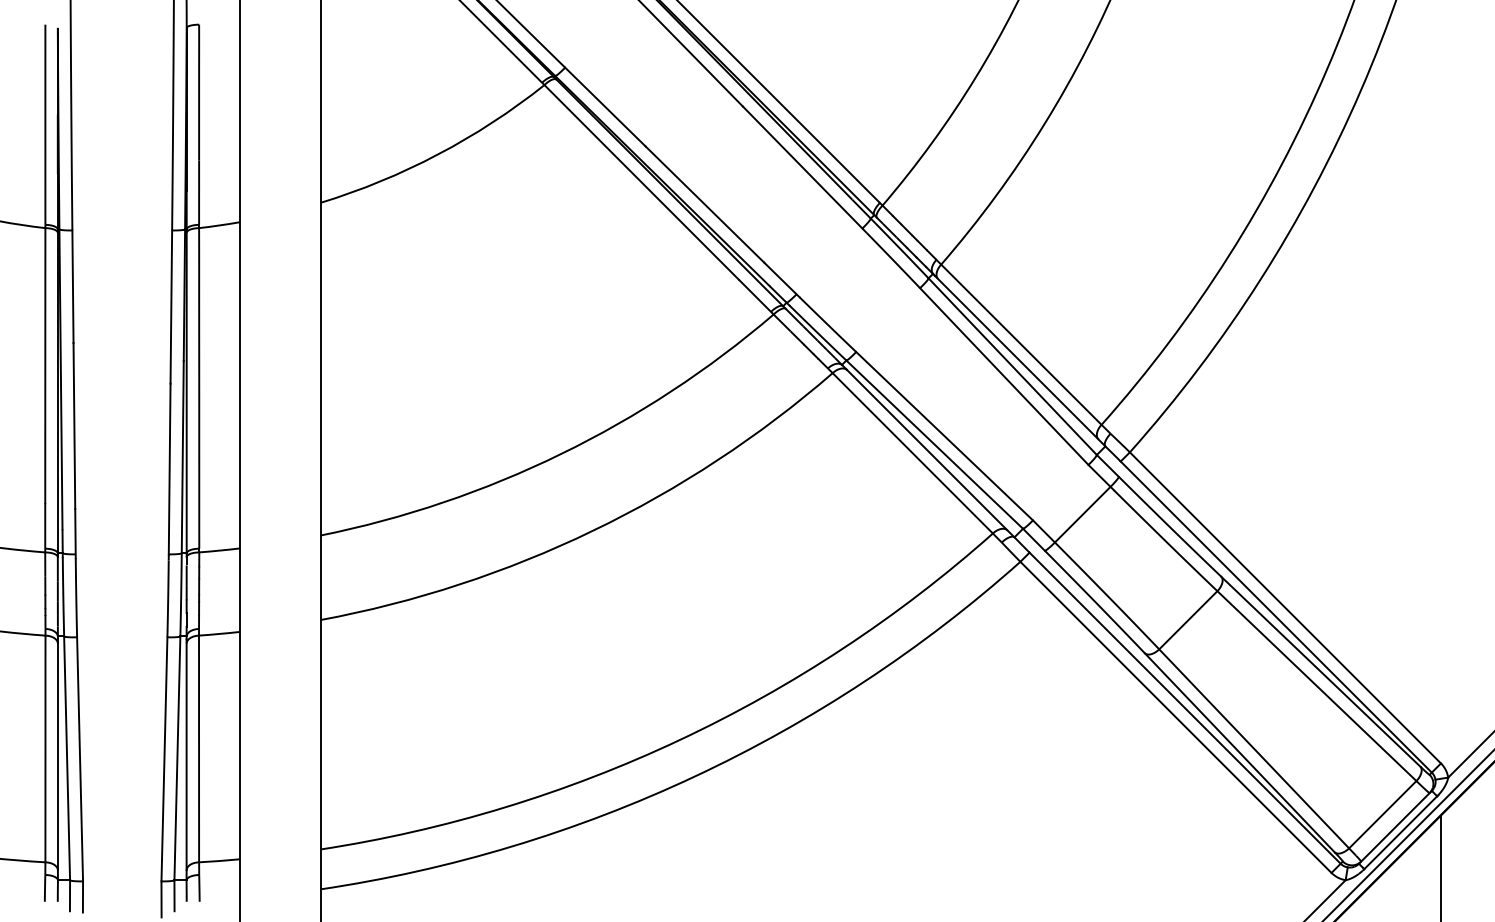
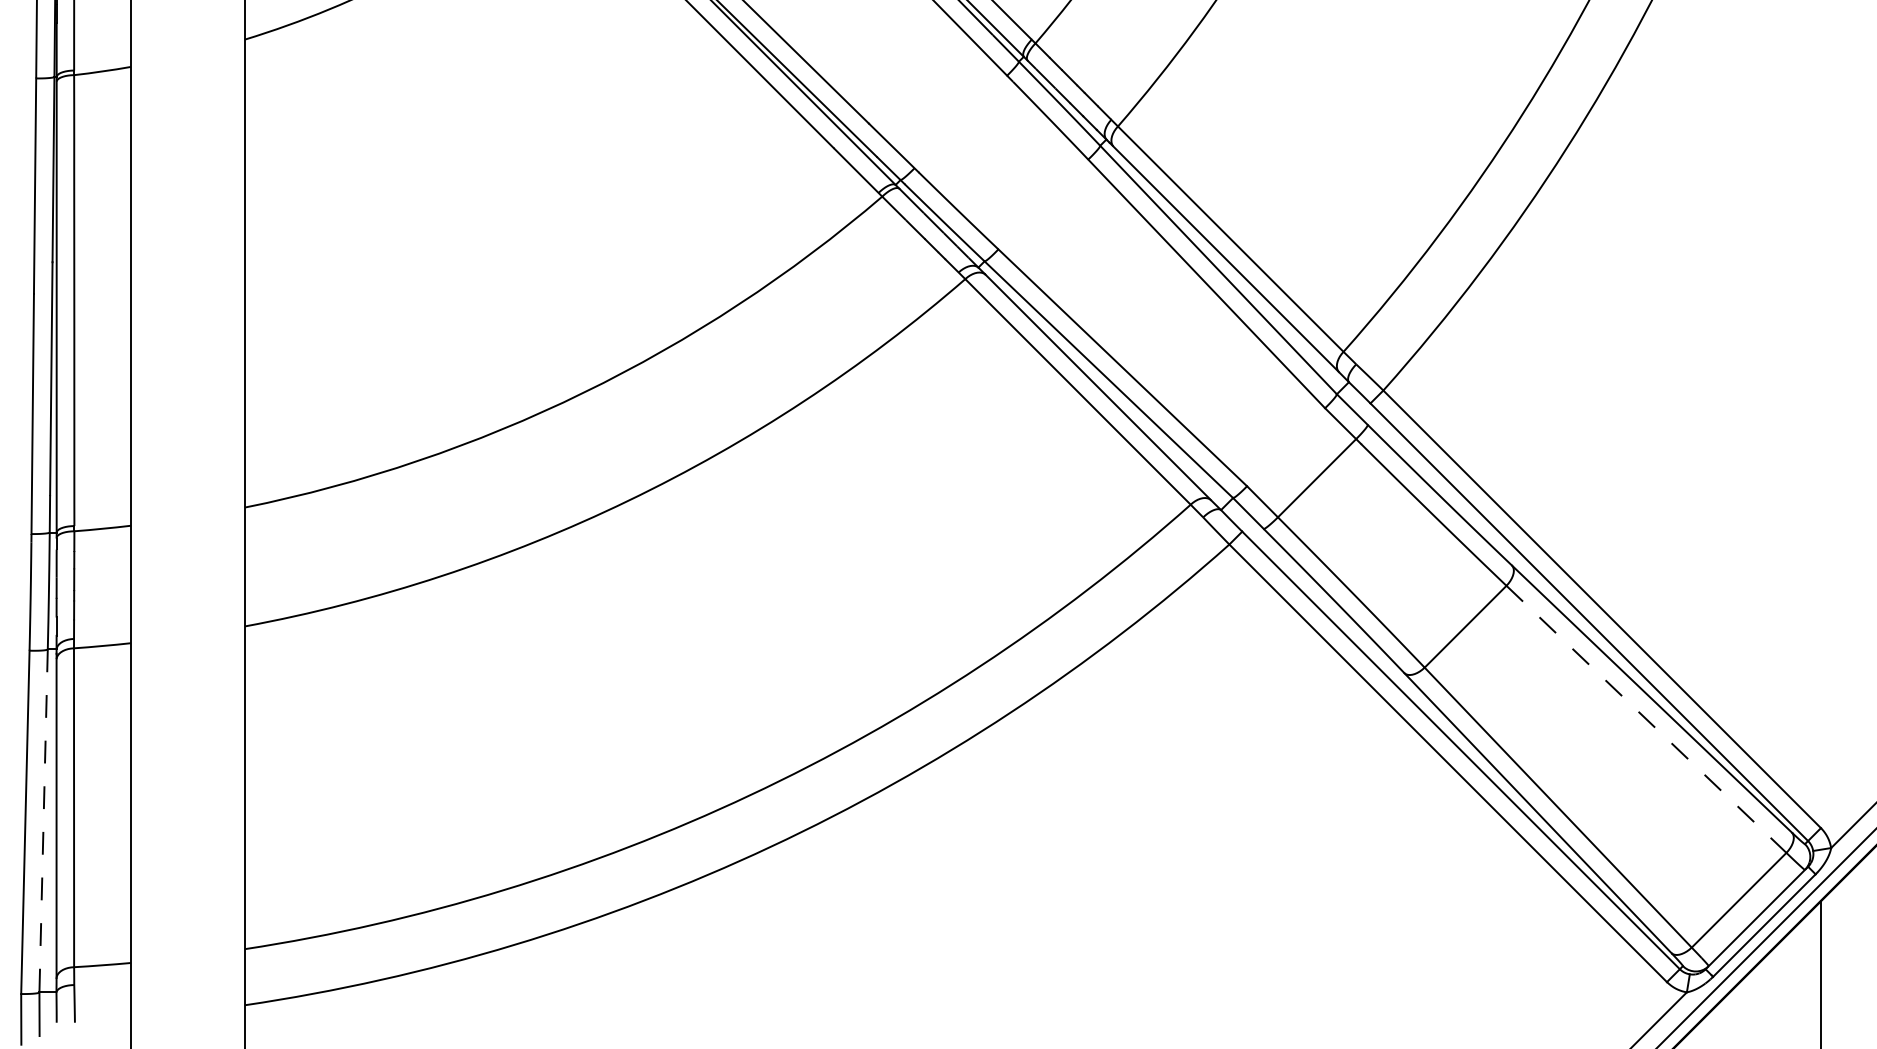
line: (1316, 686) -> (1645, 719), solid -> dashed
line: (177, 758) -> (43, 821), solid -> dashed

